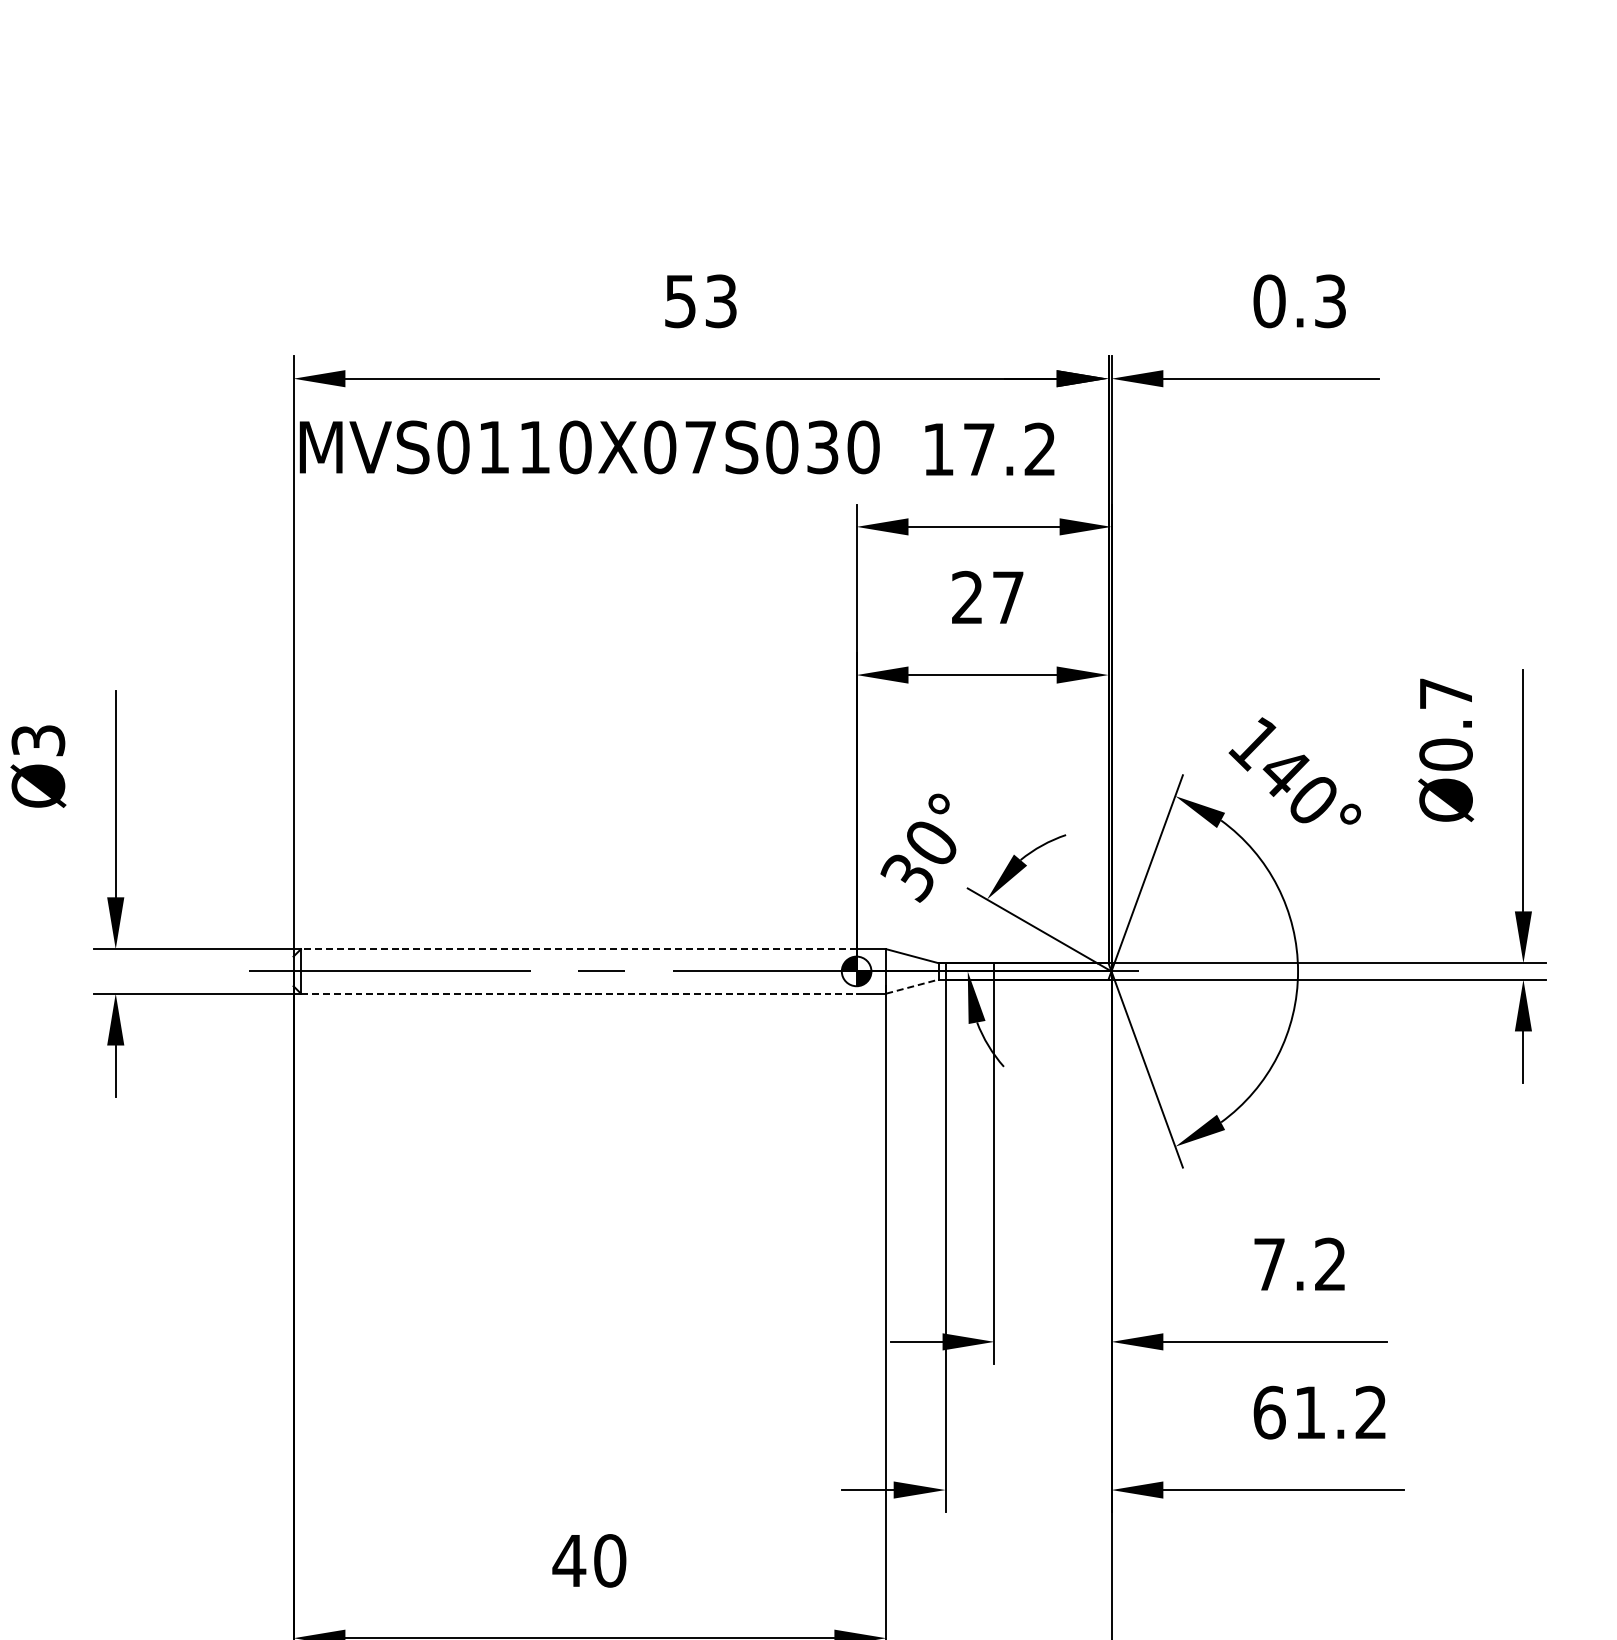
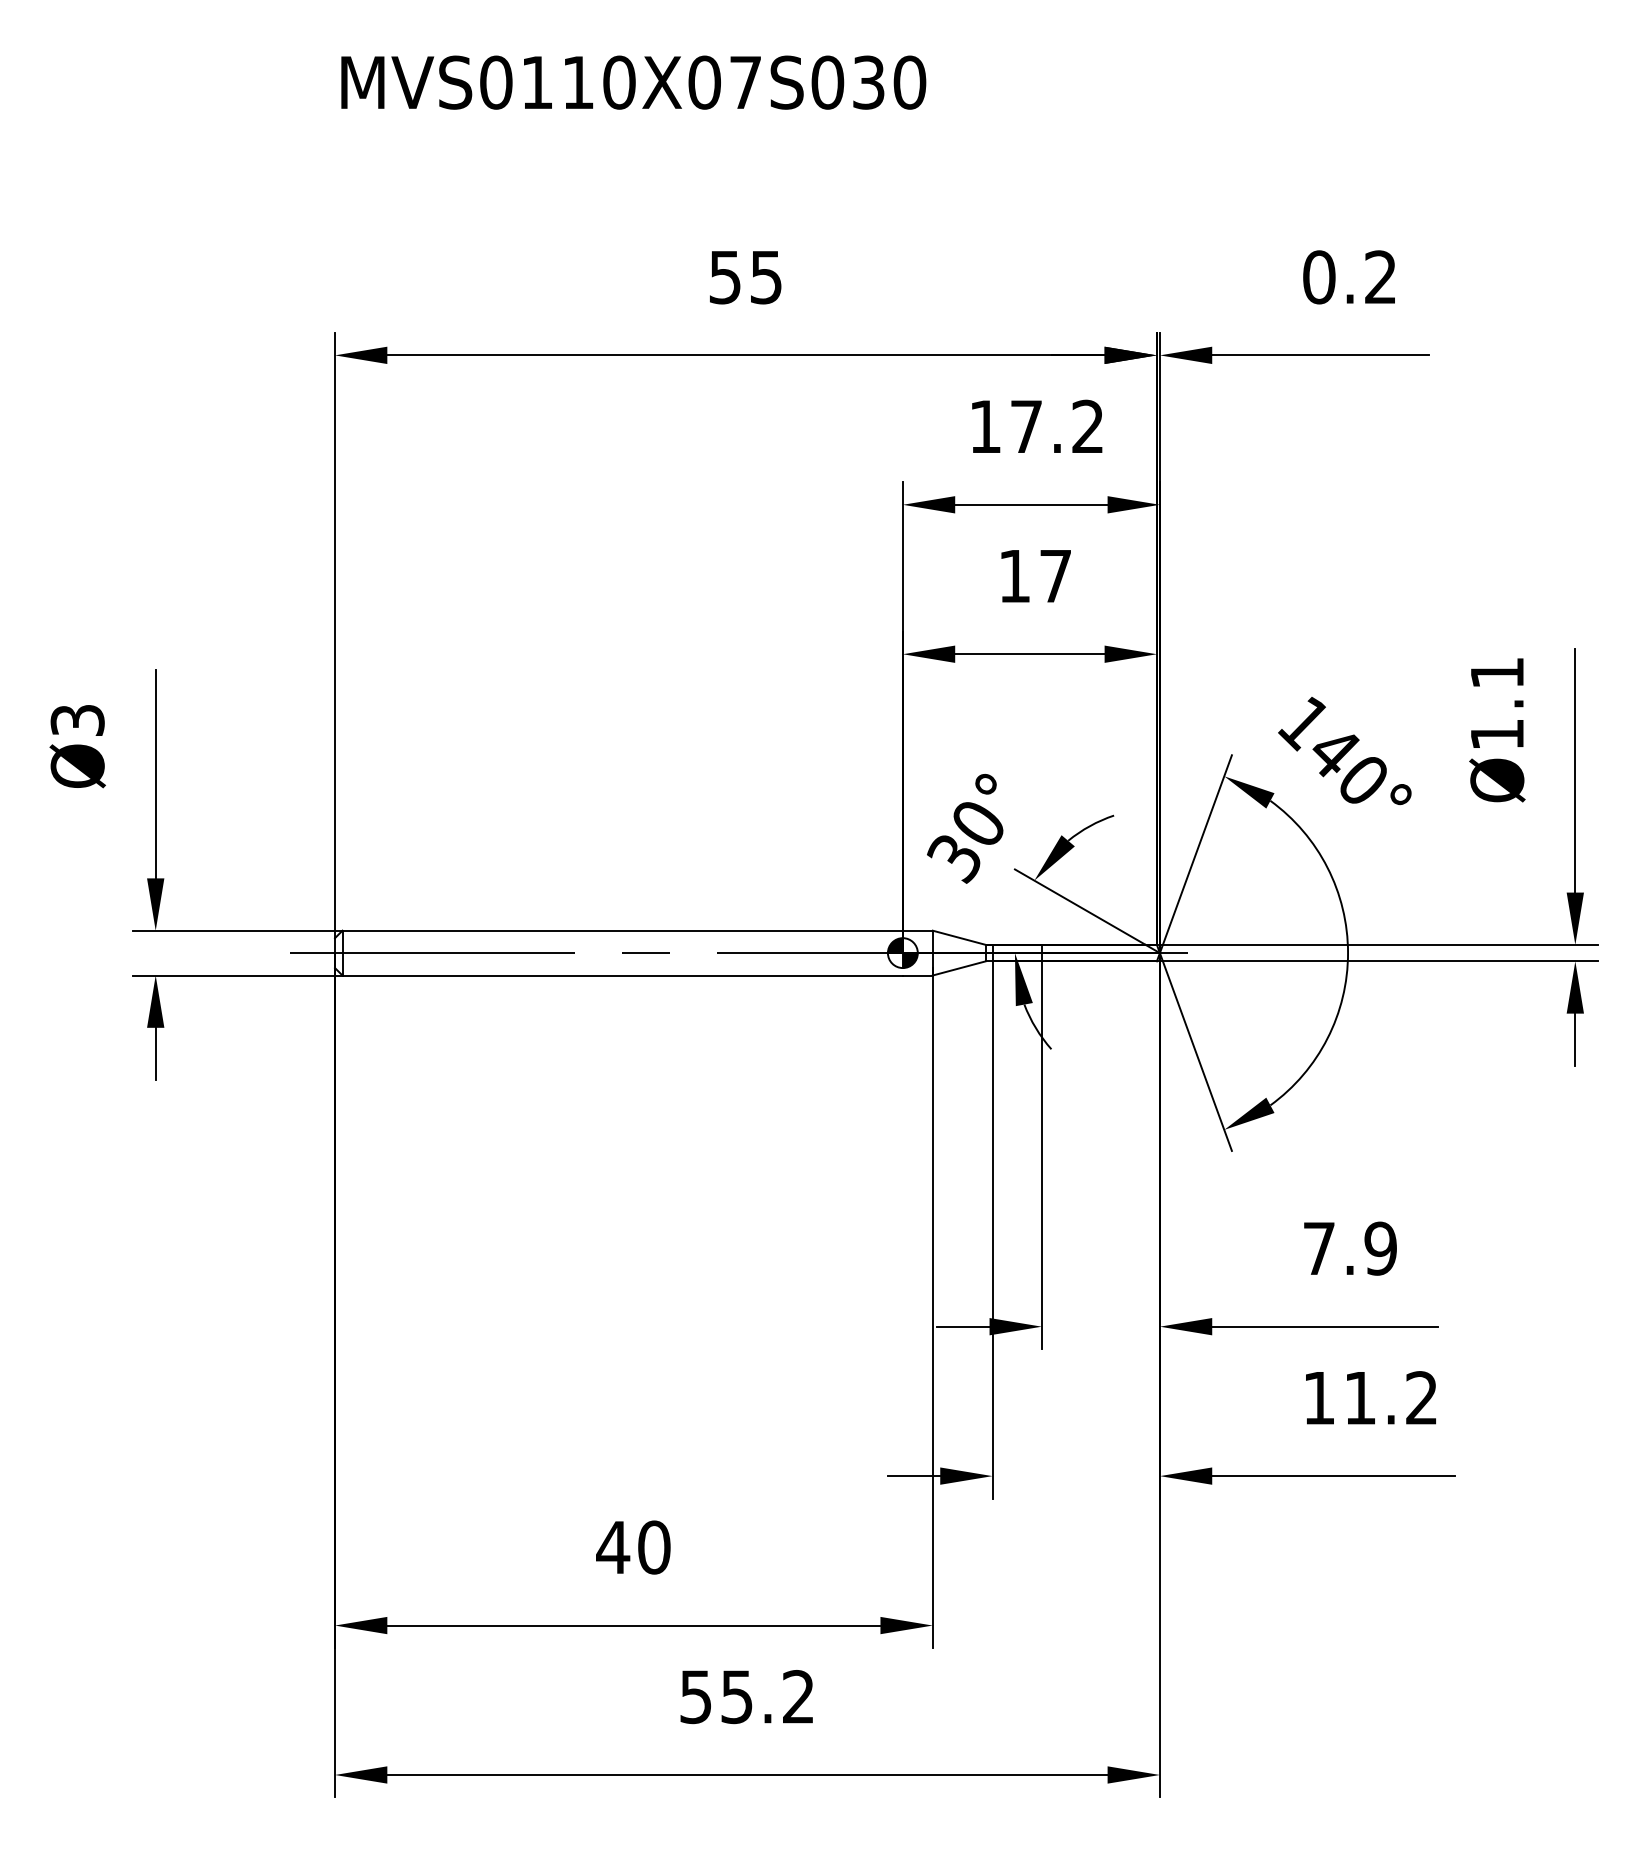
text: (721, 300) -> (766, 276), 53 -> 55
text: (1330, 301) -> (1380, 277), 0.3 -> 0.2
text: (589, 447) -> (633, 82), moved
text: (967, 596) -> (1014, 575), 27 -> 17
text: (1446, 724) -> (1497, 704), Ø0.7 -> Ø1.1
line: (578, 949) -> (622, 930), dashed -> solid
line: (912, 986) -> (959, 968), dashed -> solid
line: (579, 993) -> (623, 975), dashed -> solid
text: (1330, 1264) -> (1380, 1248), 7.2 -> 7.9
text: (1269, 1413) -> (1319, 1398), 61.2 -> 11.2

